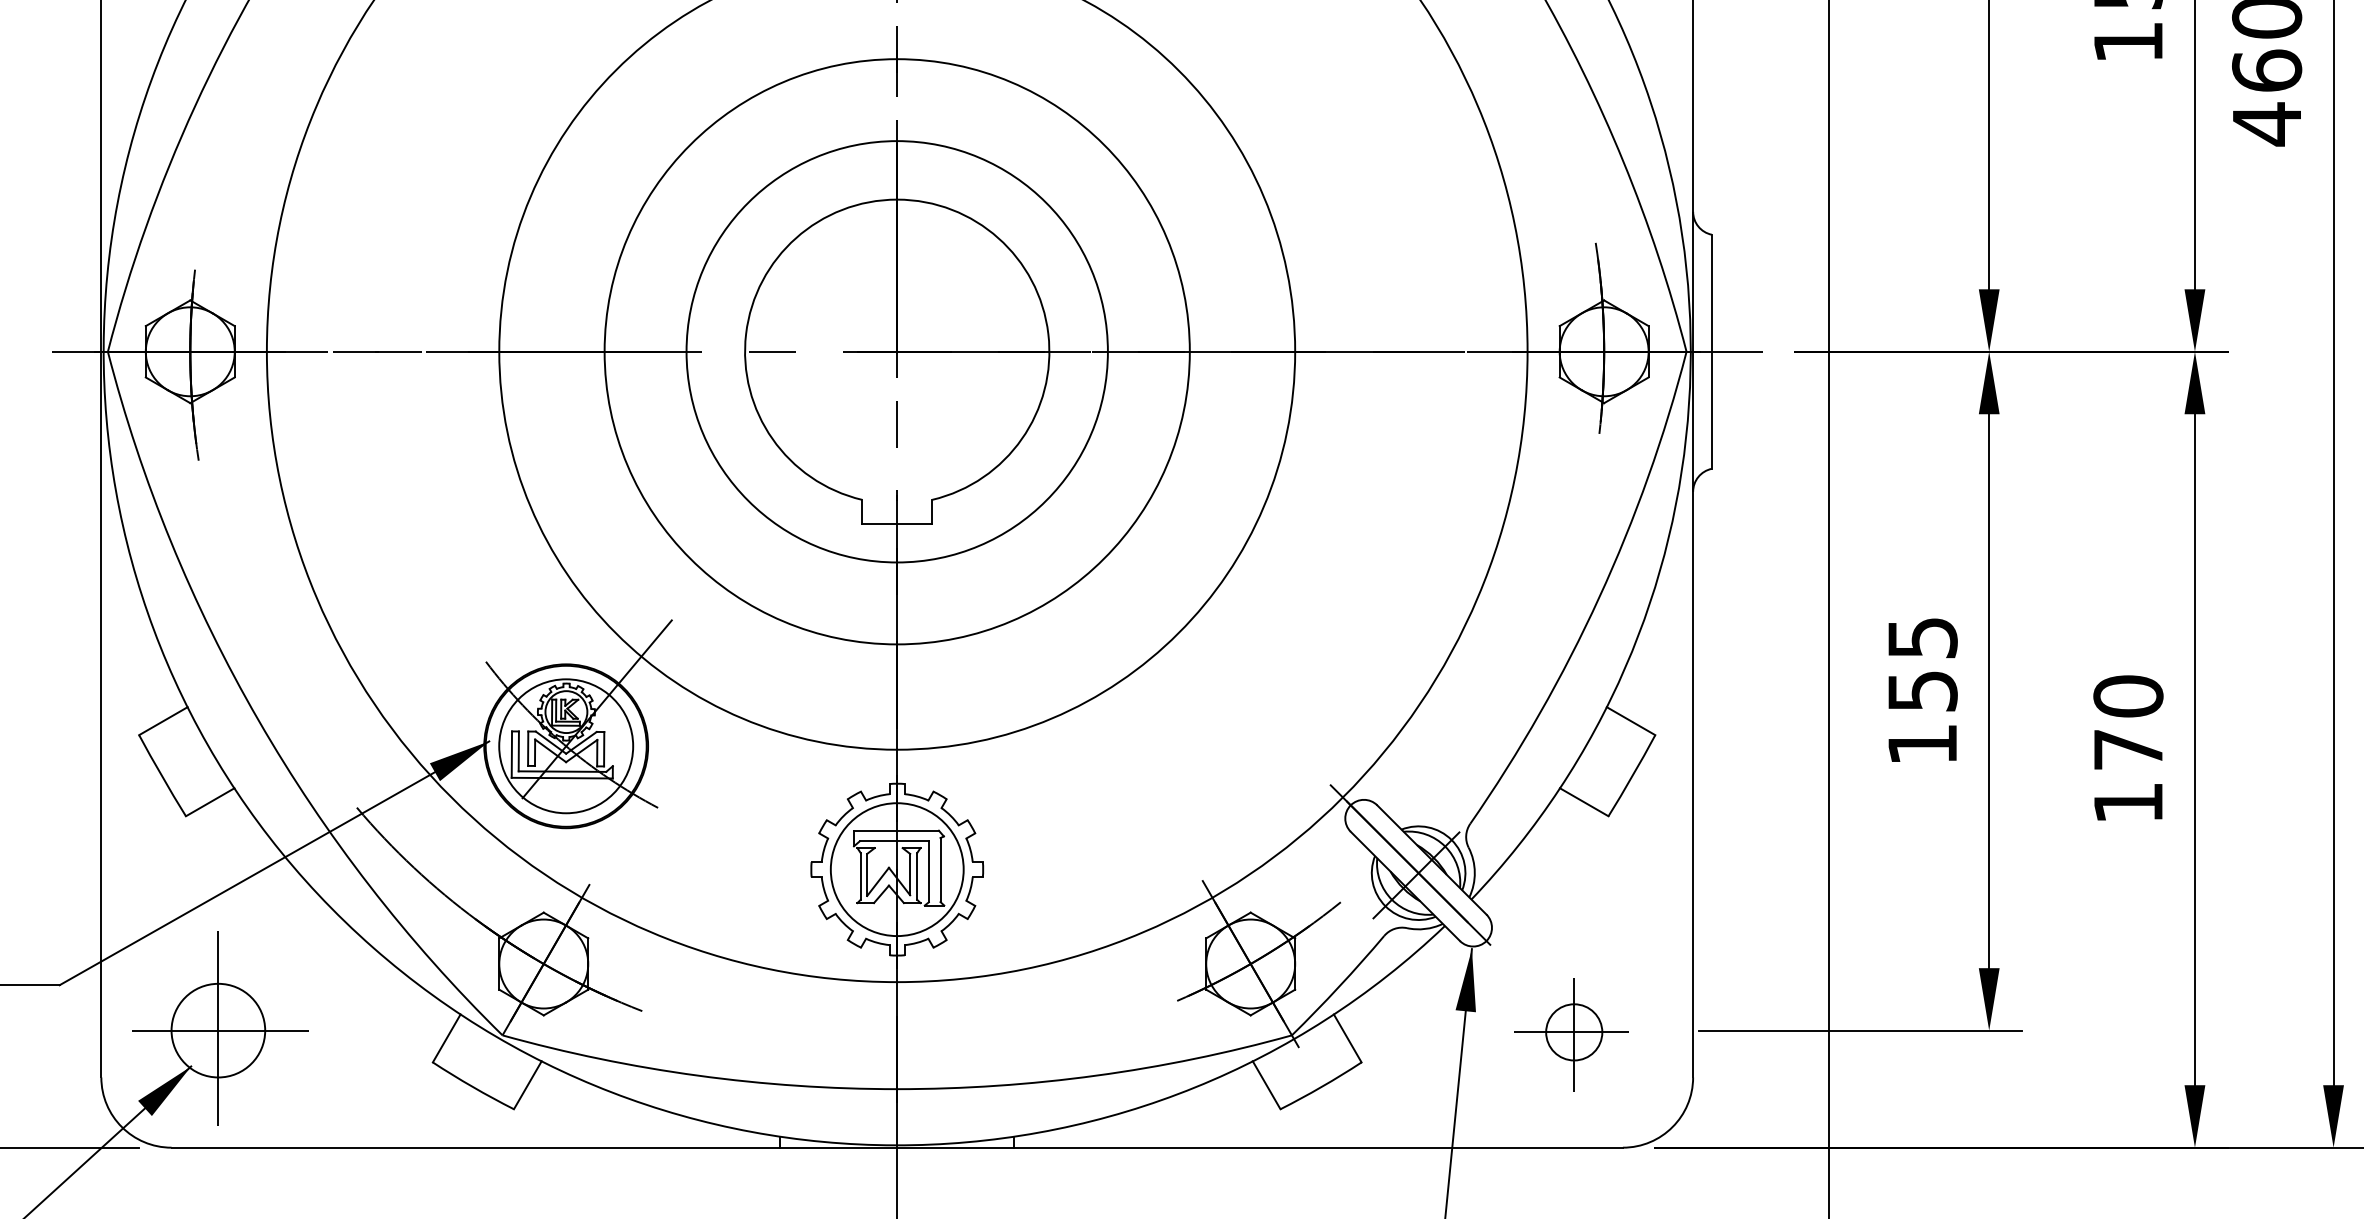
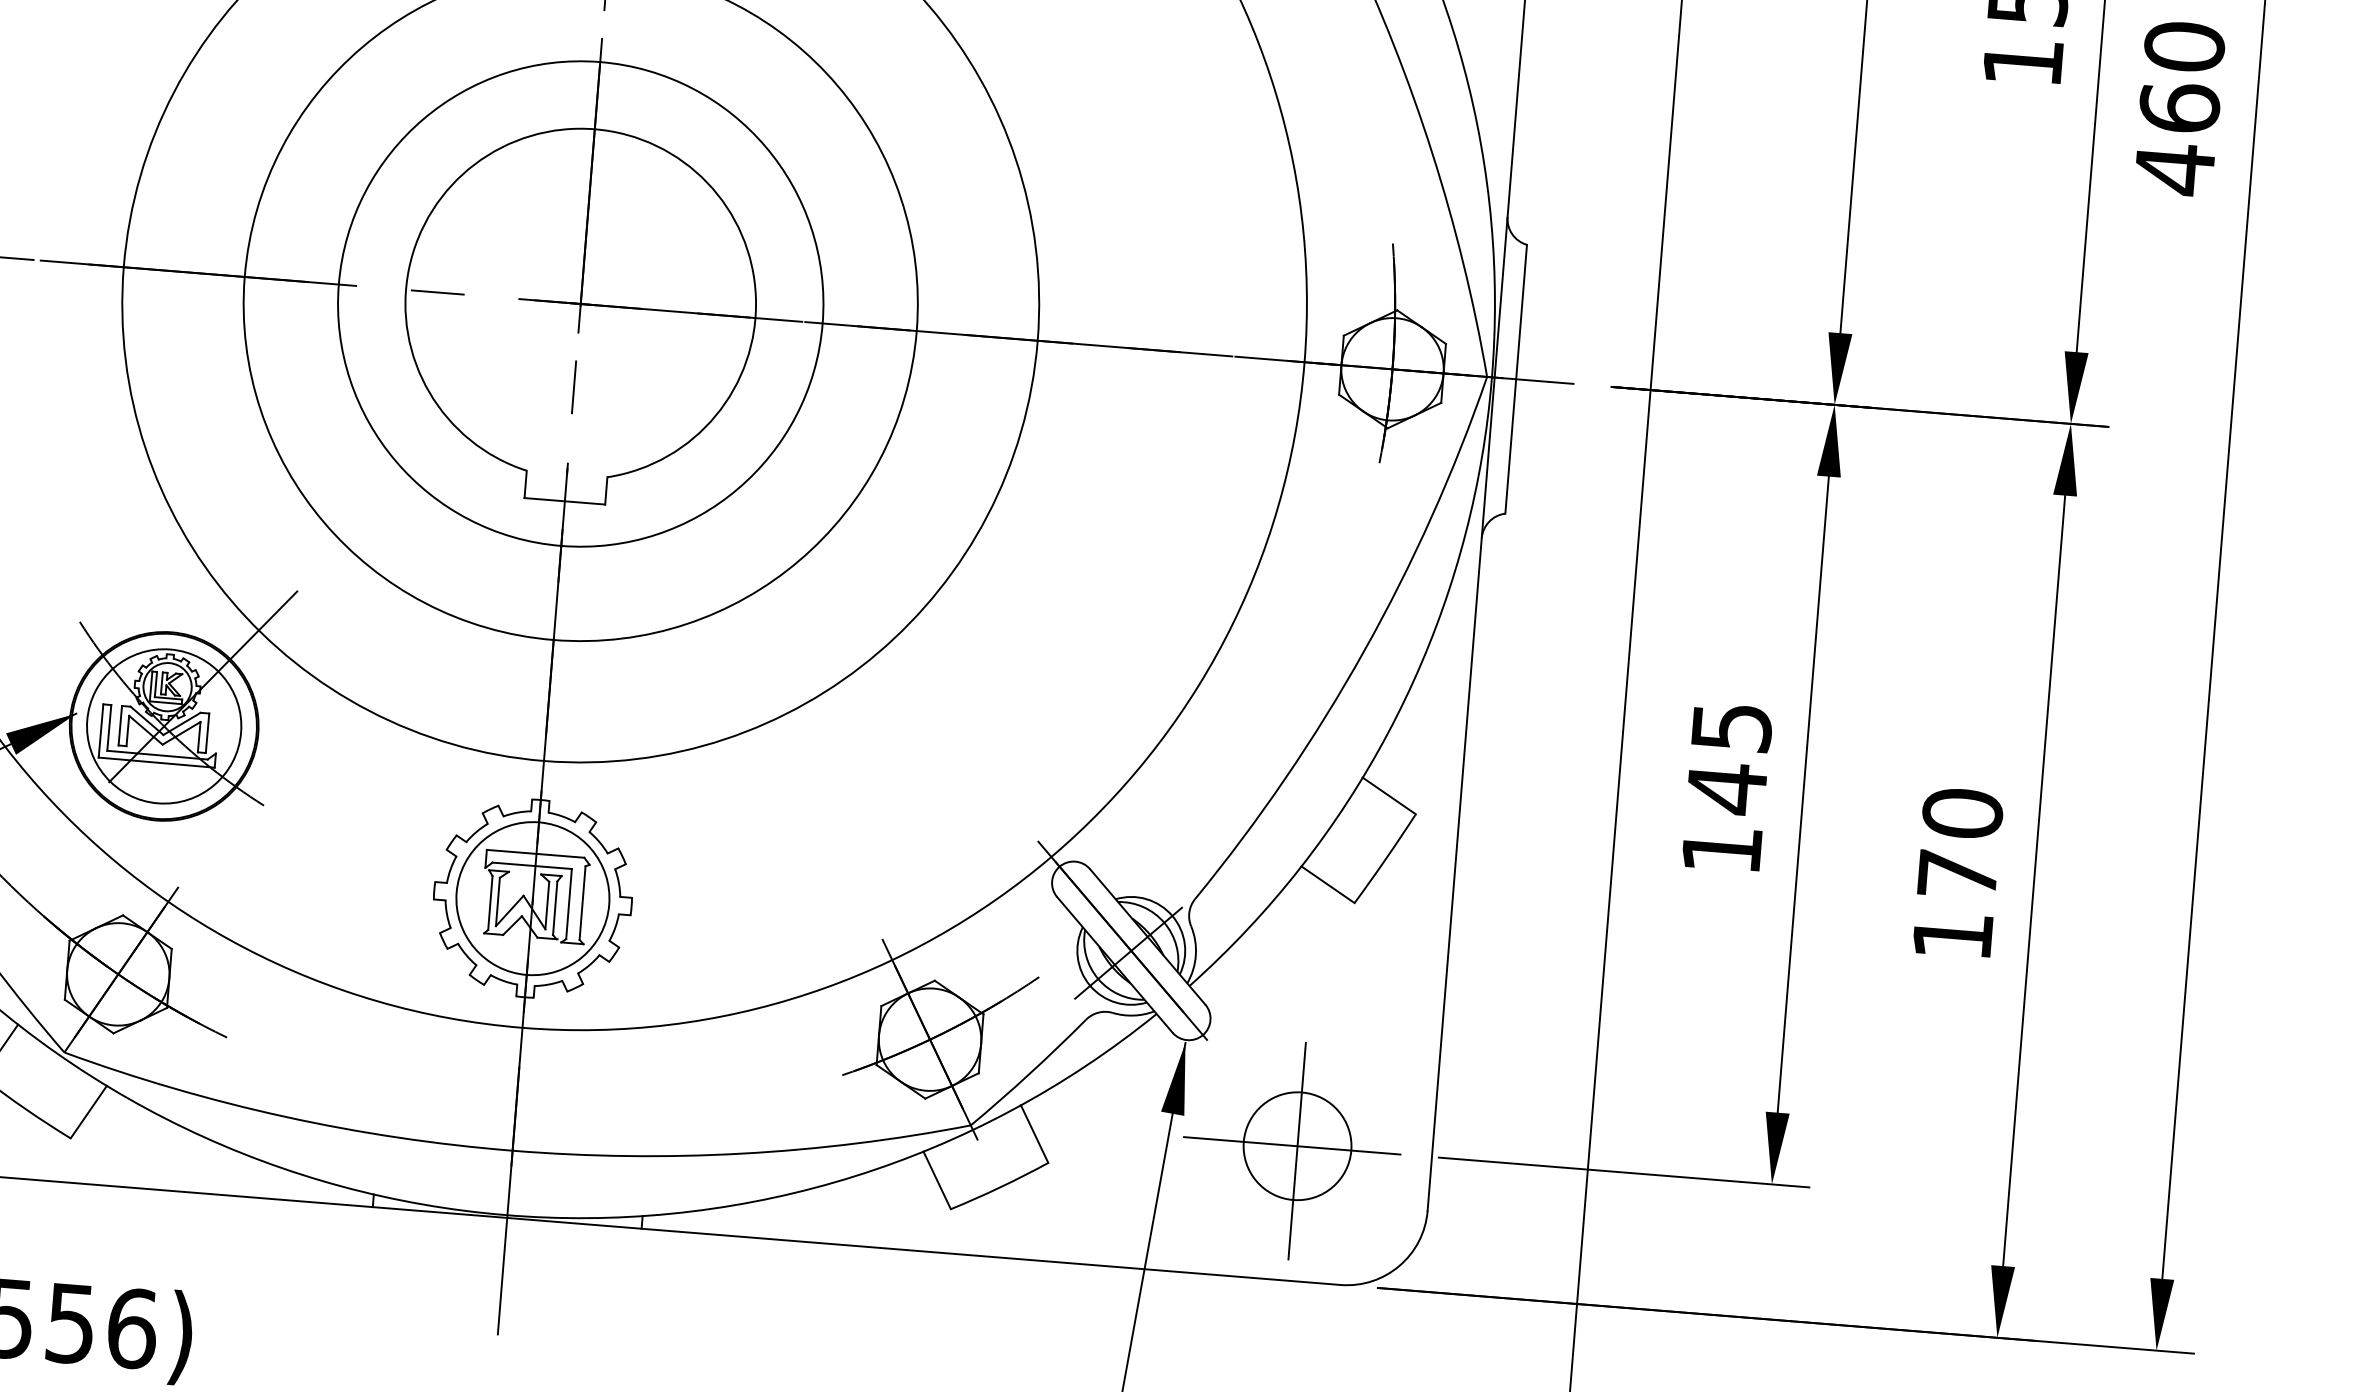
text: (1922, 691) -> (1726, 788), 155 -> 145
part: (1571, 1034) -> (1291, 1150), size x1.67

